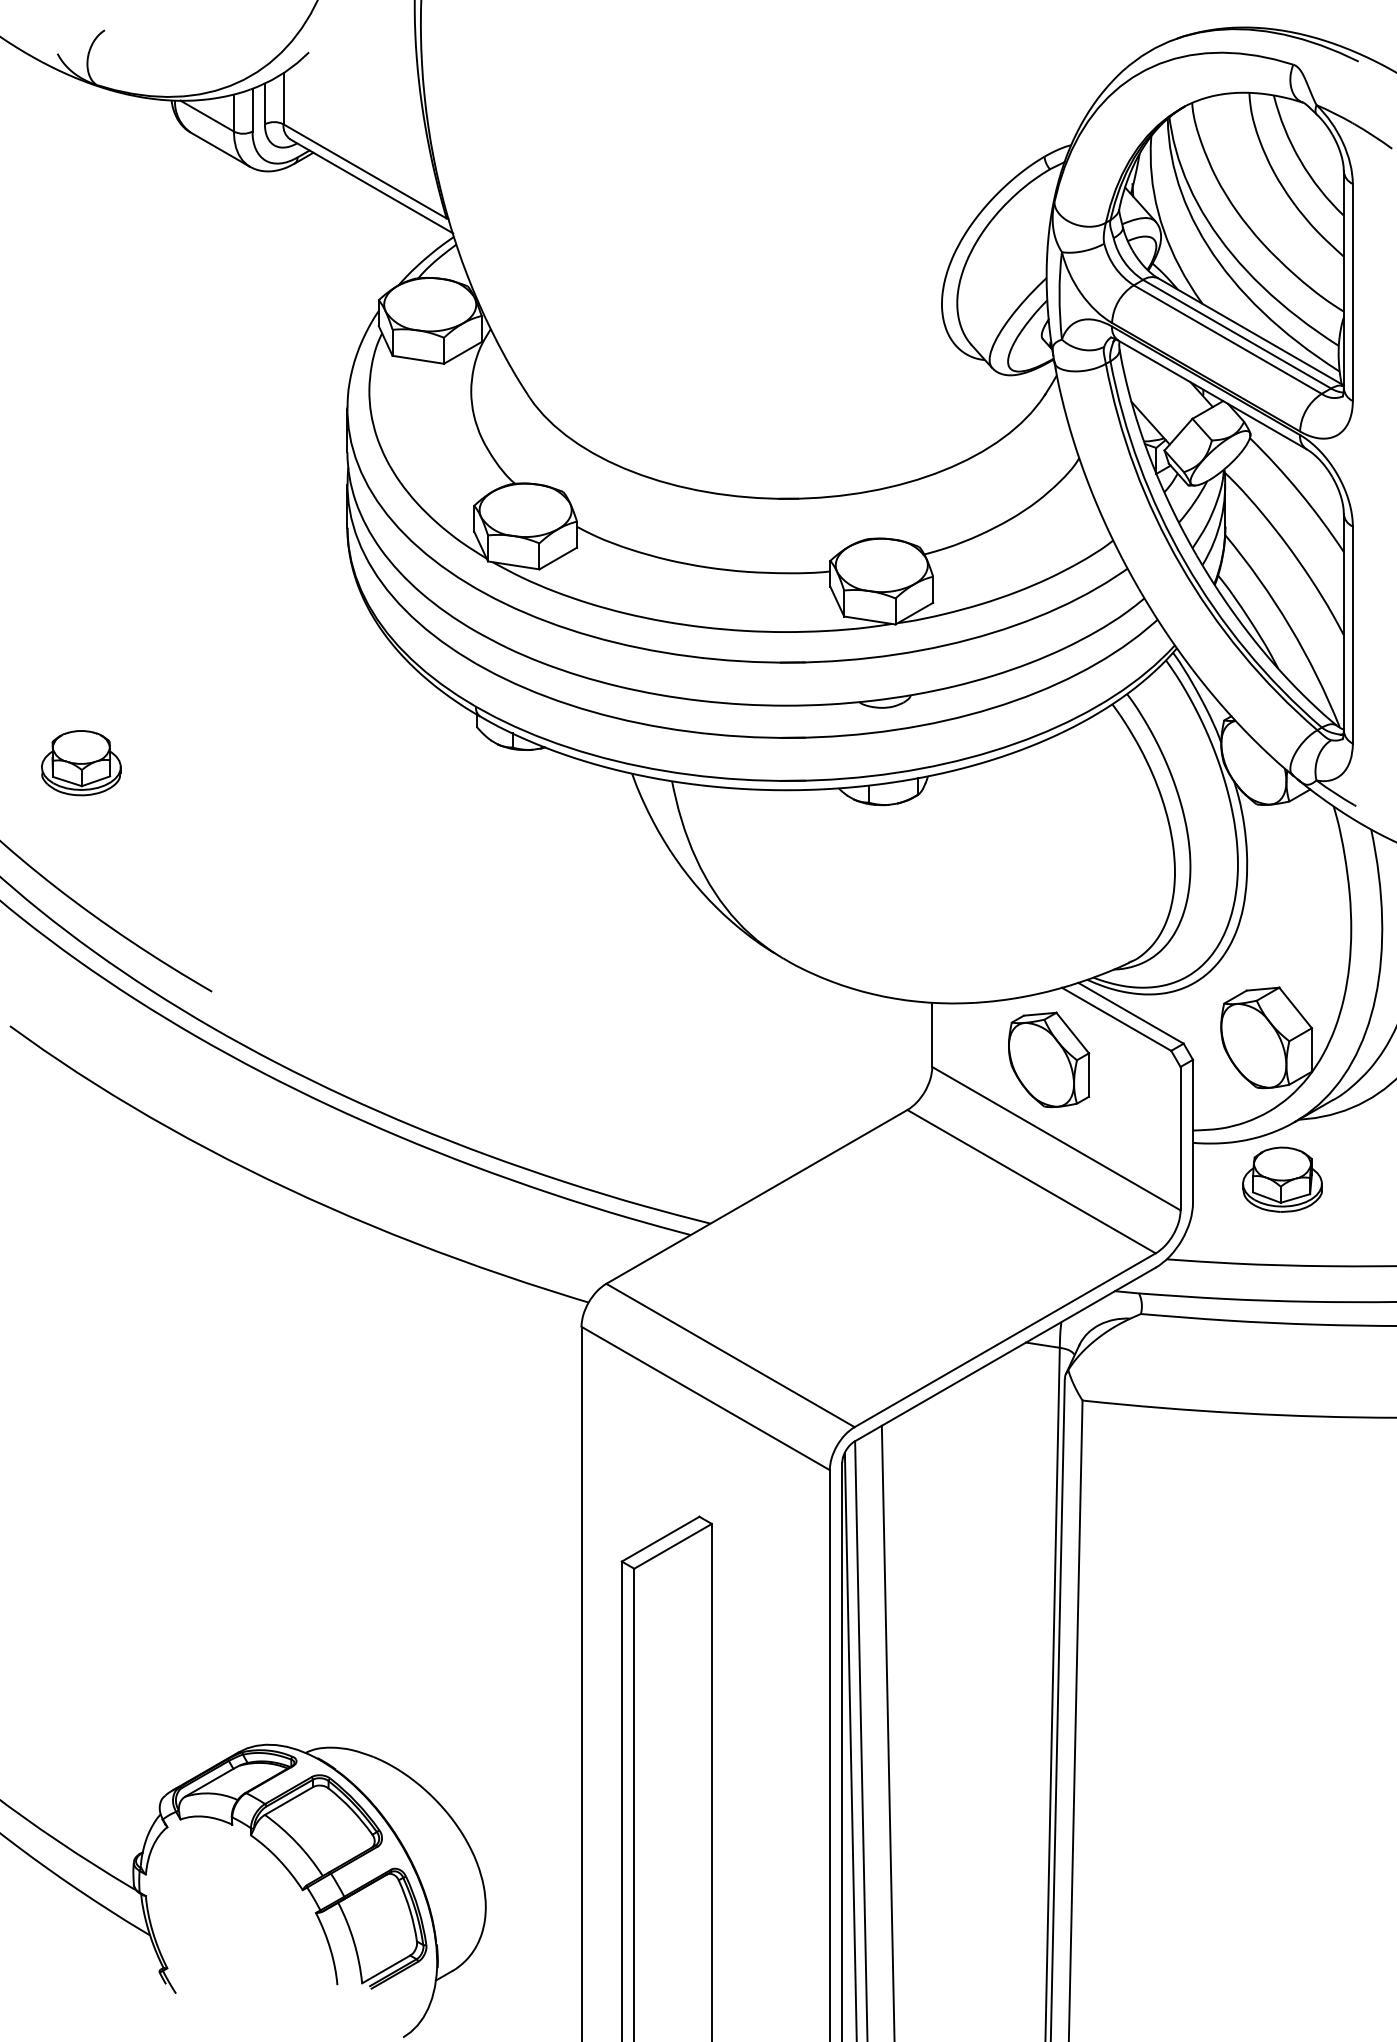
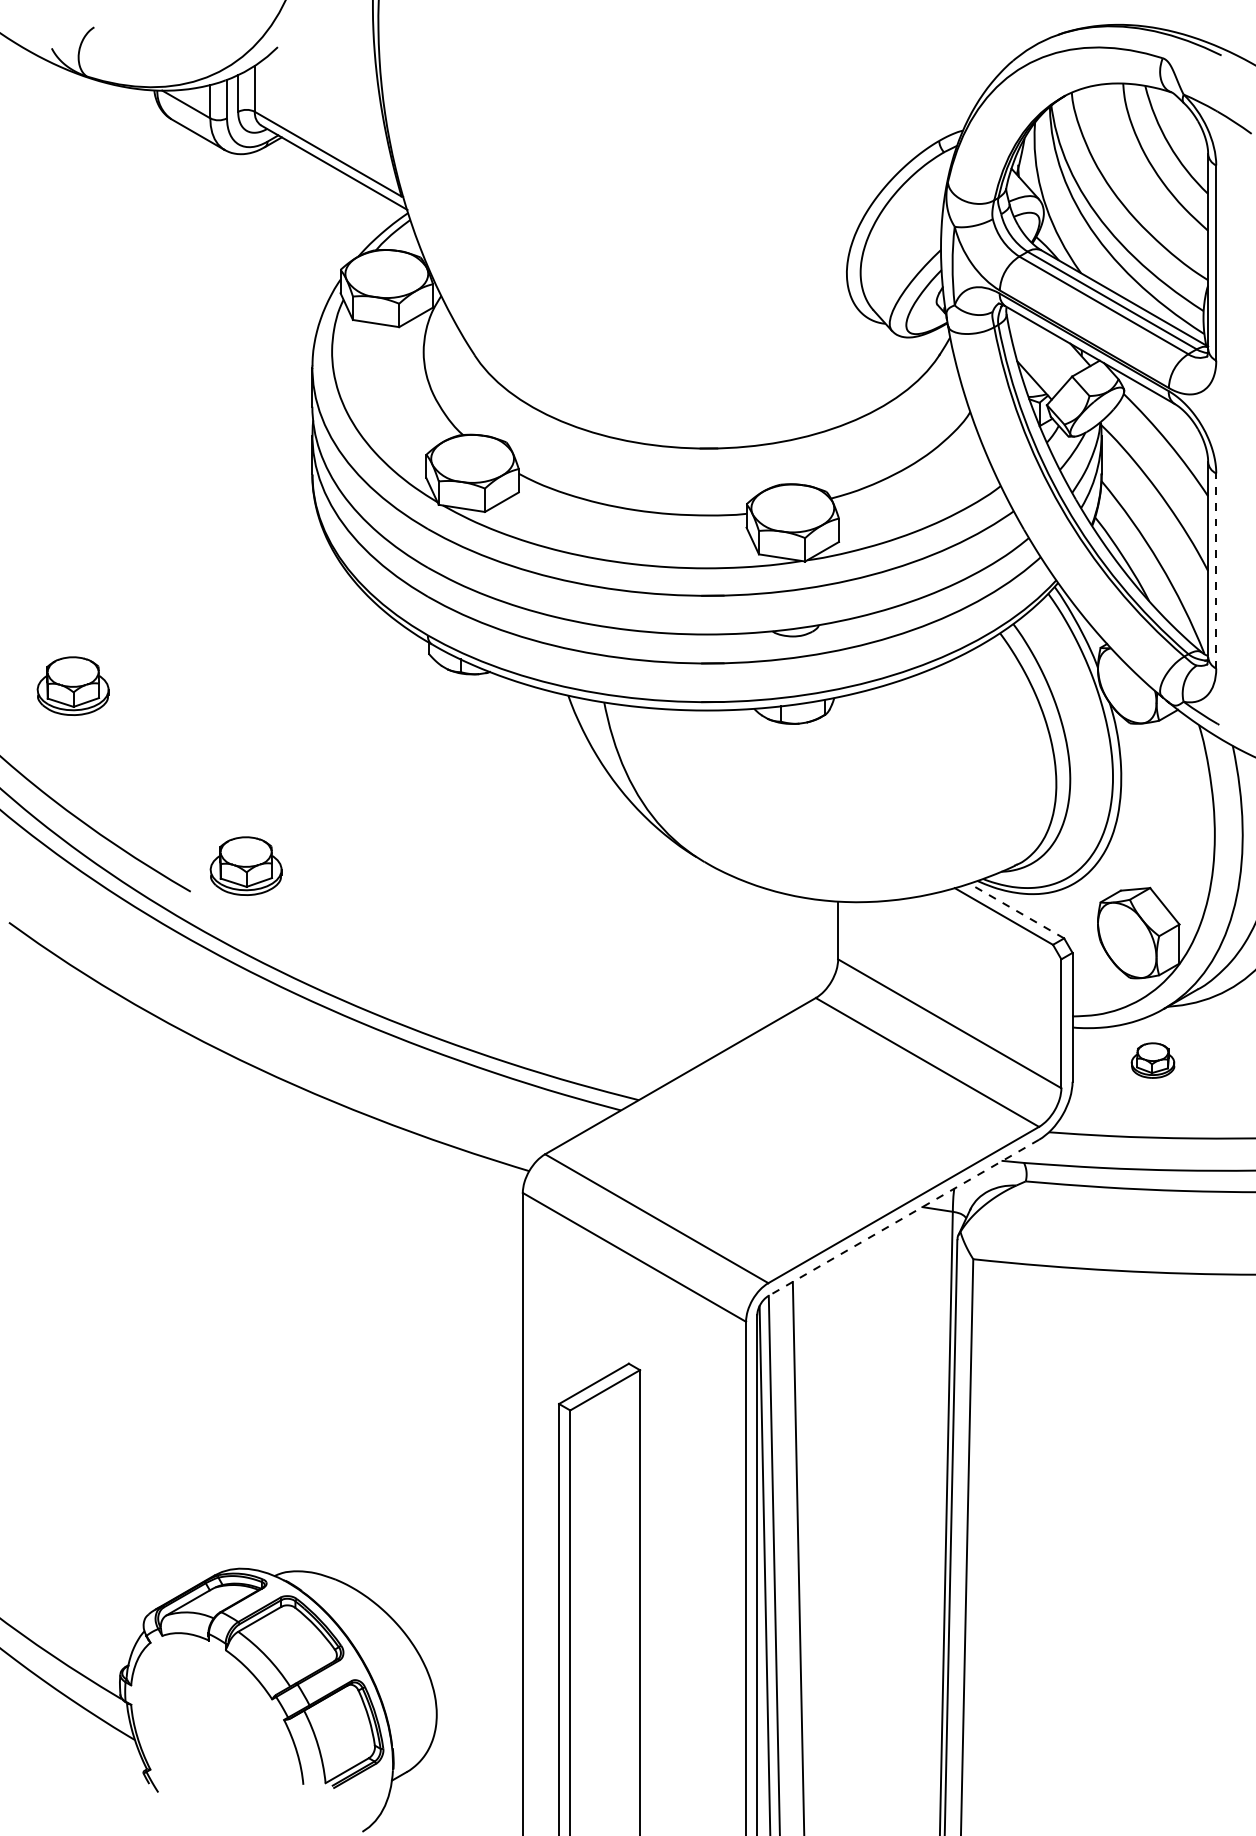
line: (1353, 634) -> (1216, 570), solid -> dashed
part: (273, 962) -> (245, 865), added
line: (1130, 1013) -> (1016, 911), solid -> dashed
part: (1049, 1059) -> (943, 952), removed
part: (1281, 1179) -> (1152, 1060), size x0.6
line: (1004, 1355) -> (903, 1218), solid -> dashed

